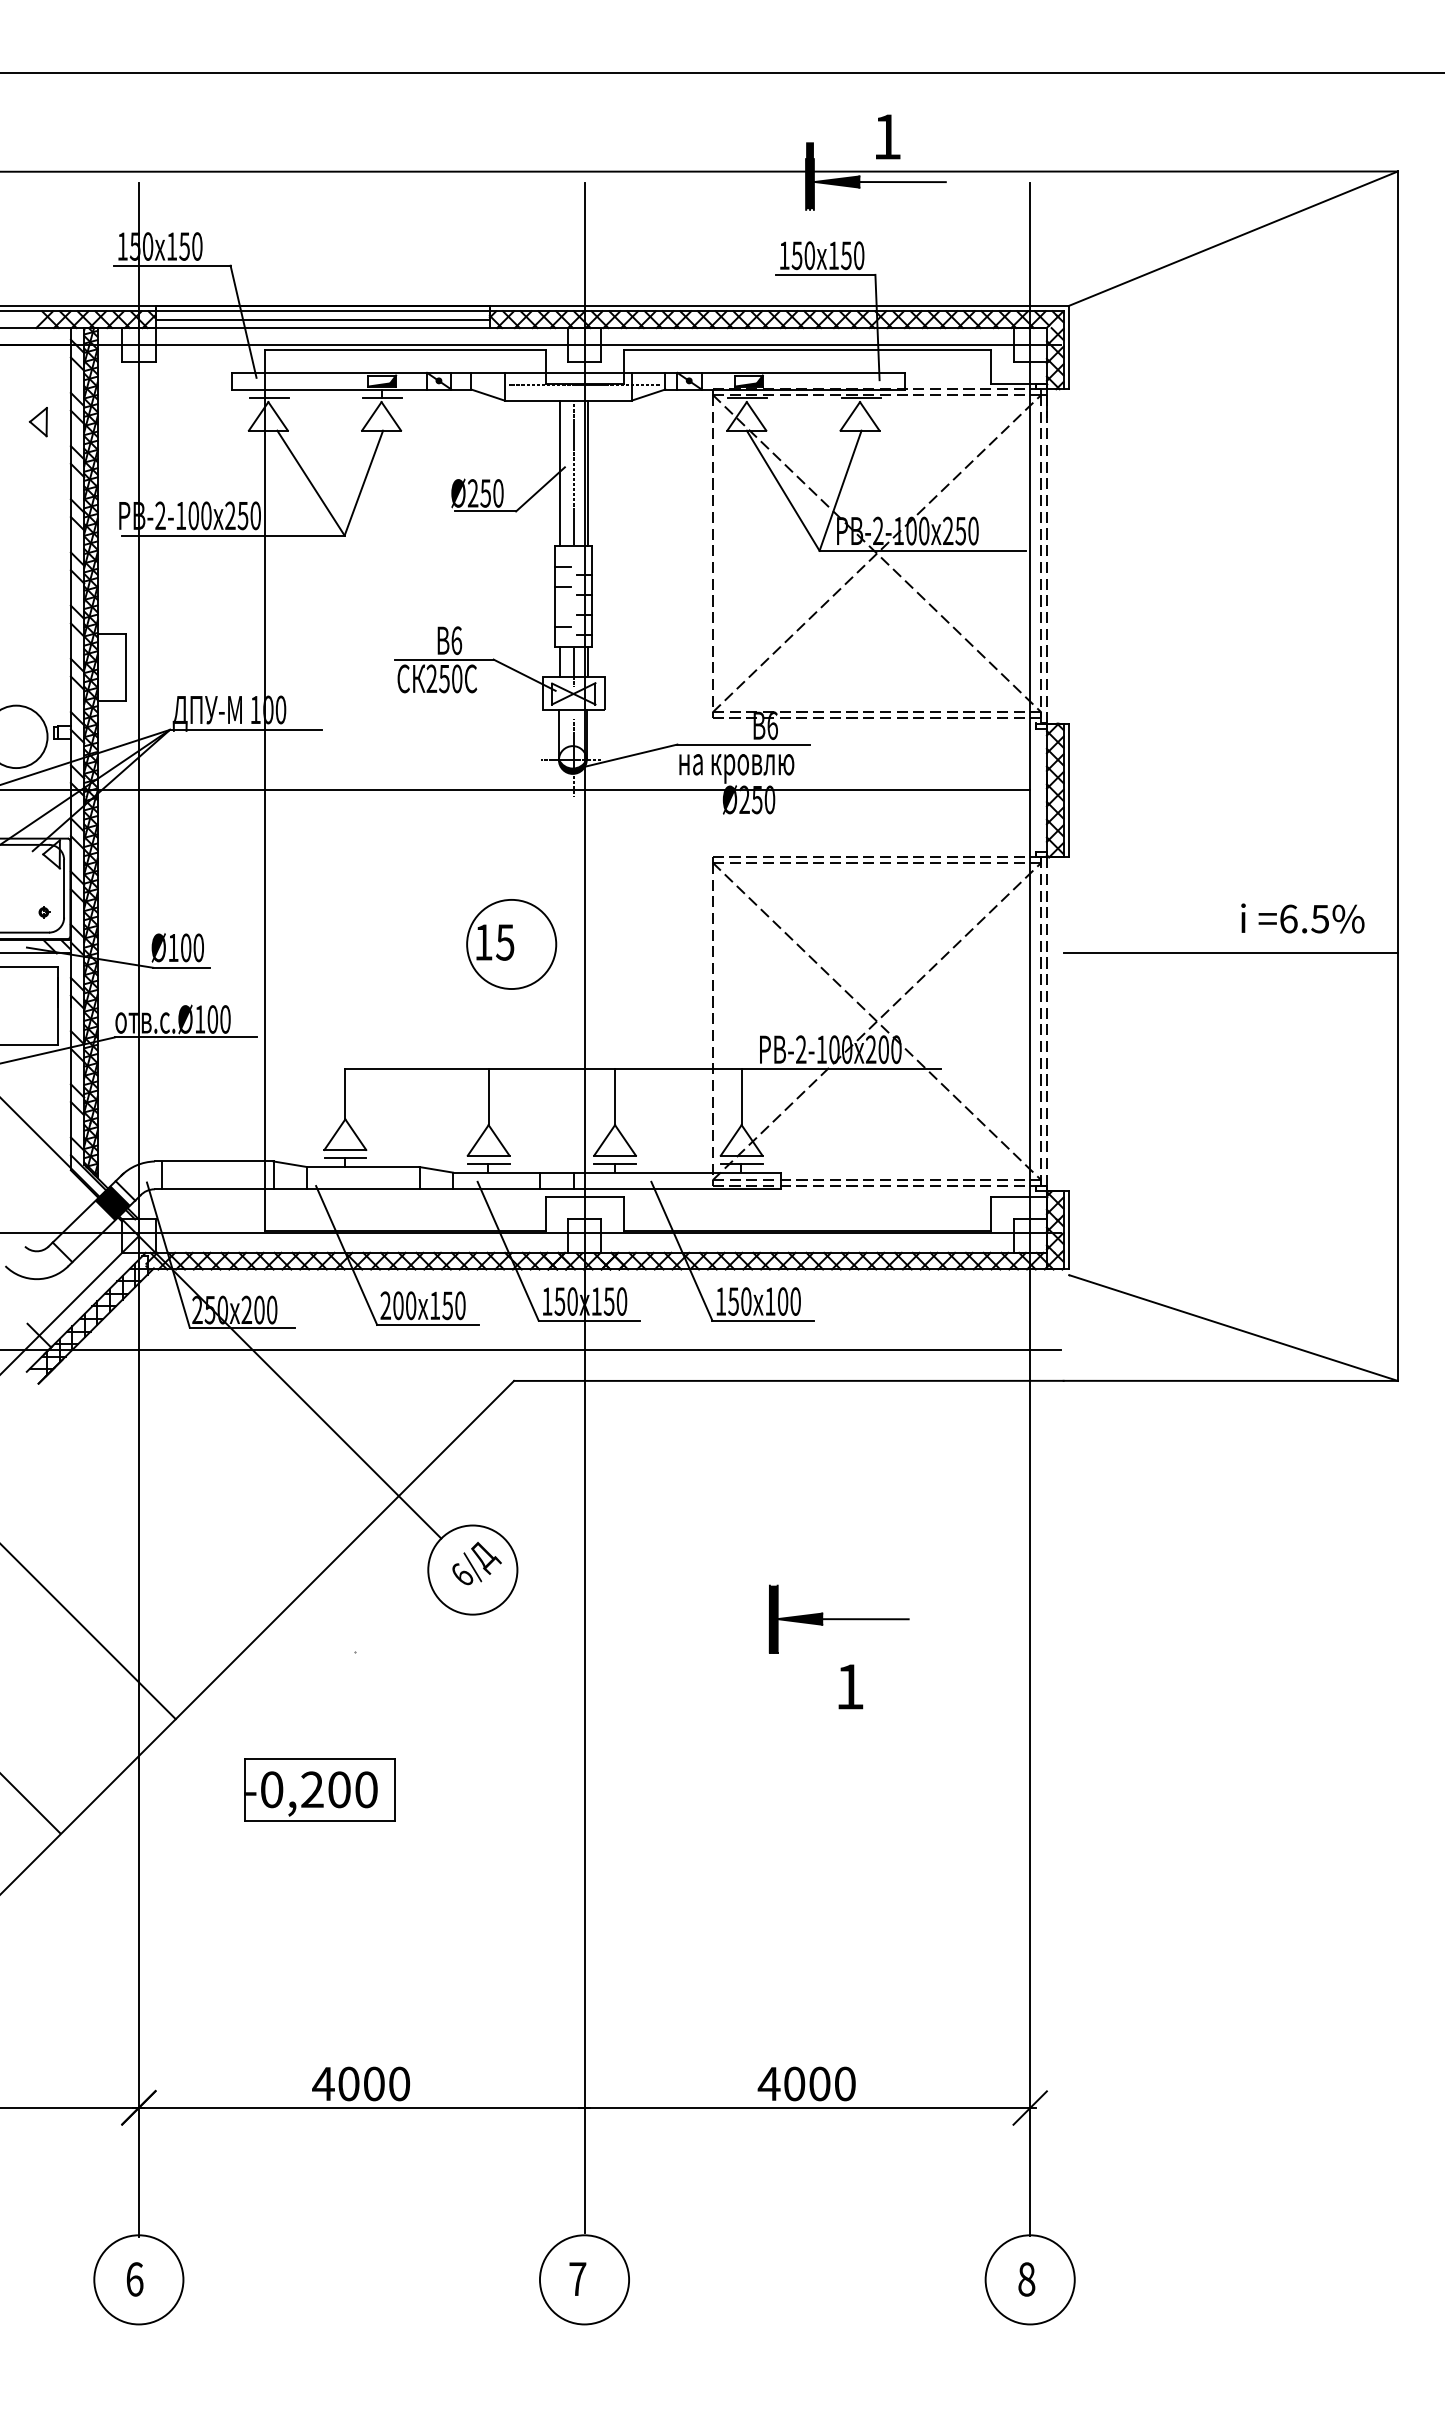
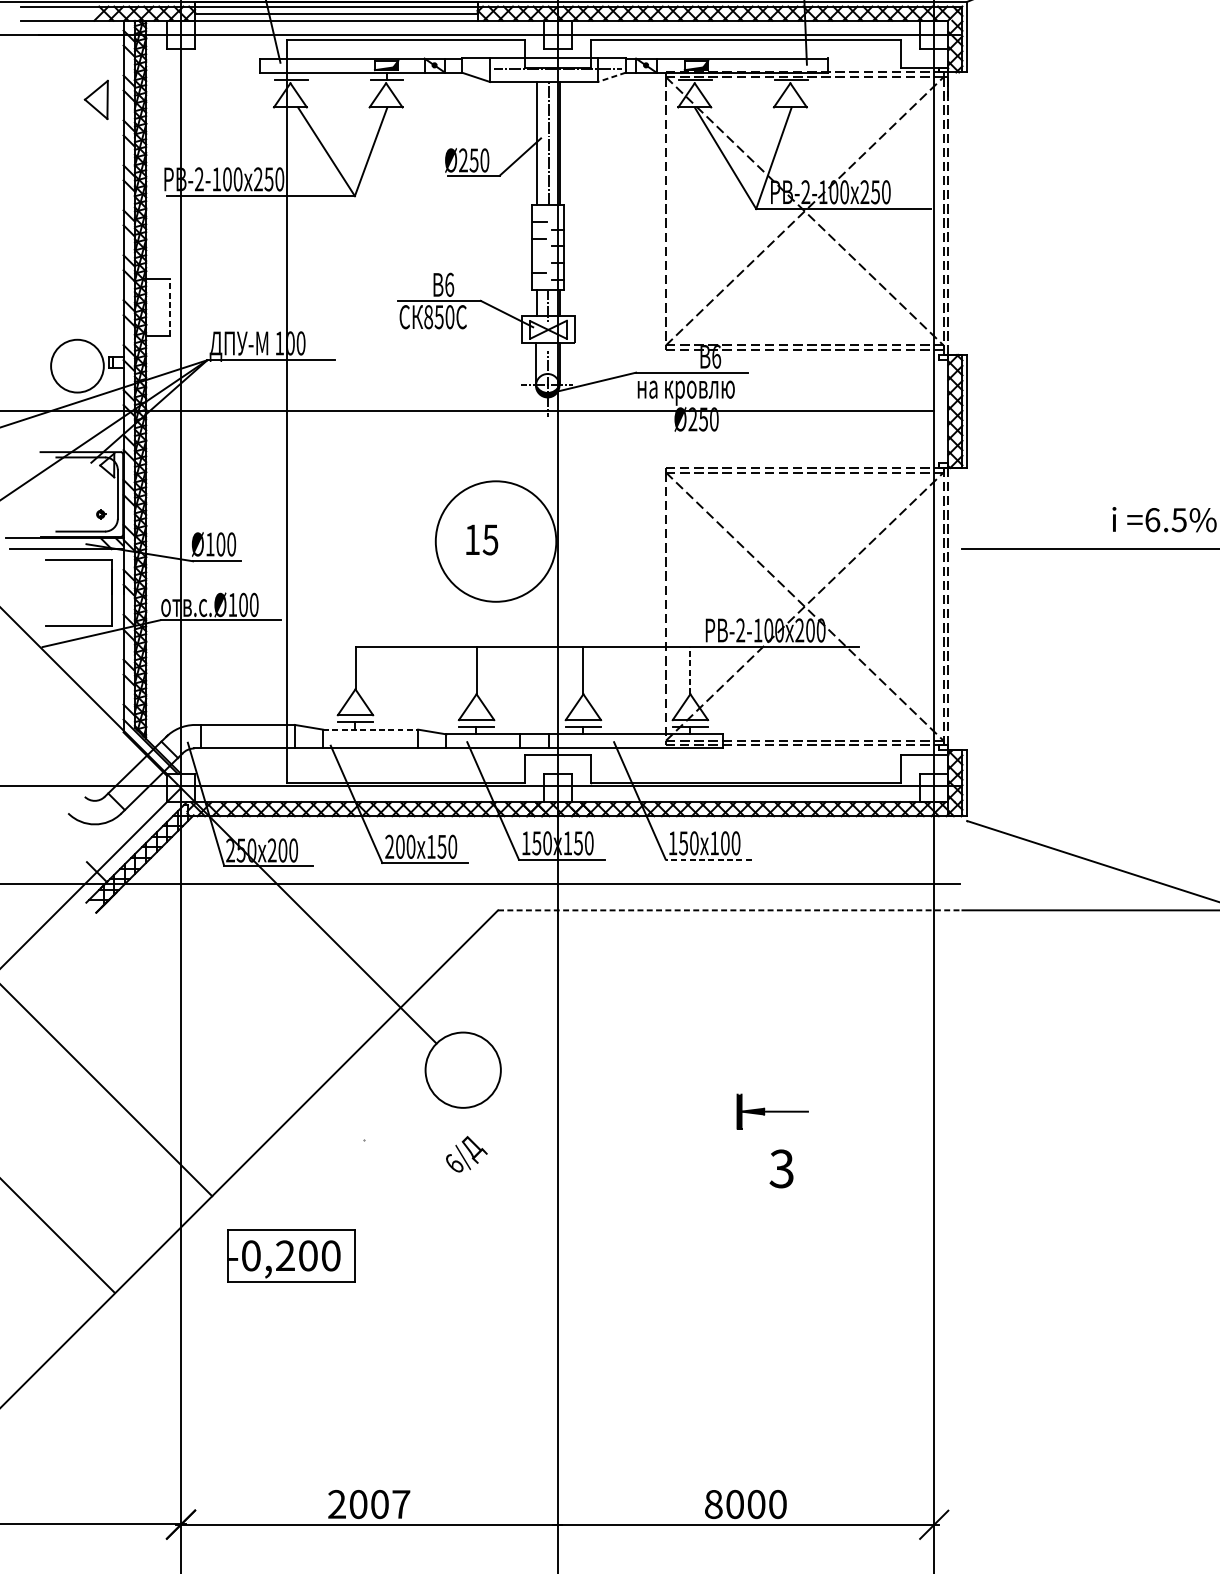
line: (648, 395) -> (611, 77), solid -> dashed
part: (37, 422) -> (95, 100), size x1.6
line: (125, 667) -> (169, 307), solid -> dashed
text: (431, 678) -> (428, 316), 250 -> 850
circle: (511, 944) -> (495, 541), size x1.6
line: (741, 1097) -> (690, 670), solid -> dashed
line: (363, 1167) -> (370, 730), solid -> dashed
fill: (112, 1202) -> (158, 759), removed
line: (763, 1320) -> (708, 859), solid -> dashed
line: (788, 1380) -> (729, 910), solid -> dashed
text: (476, 1563) -> (466, 1154), moved
part: (838, 1618) -> (772, 1111), size x0.6
text: (849, 1686) -> (781, 1168), 1 -> 3
part: (319, 1789) -> (291, 1255), moved
text: (361, 2083) -> (369, 1504), 4000 -> 2007
text: (768, 2083) -> (713, 1504), 4000 -> 8000

